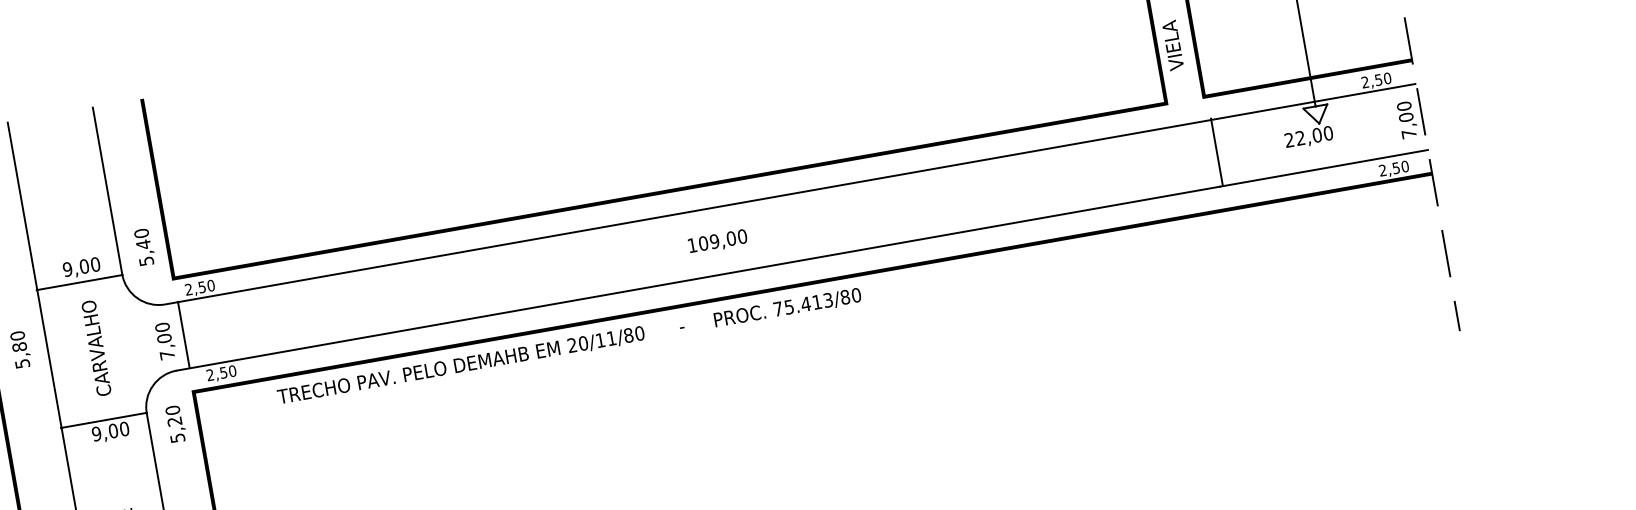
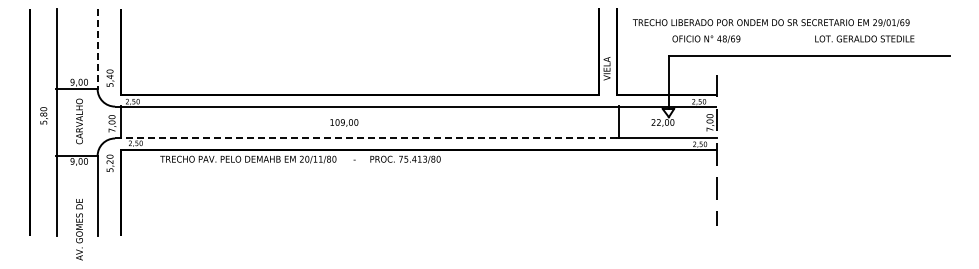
line: (107, 192) -> (97, 49), solid -> dashed
text: (717, 240) -> (344, 122), moved
line: (698, 278) -> (366, 138), solid -> dashed

